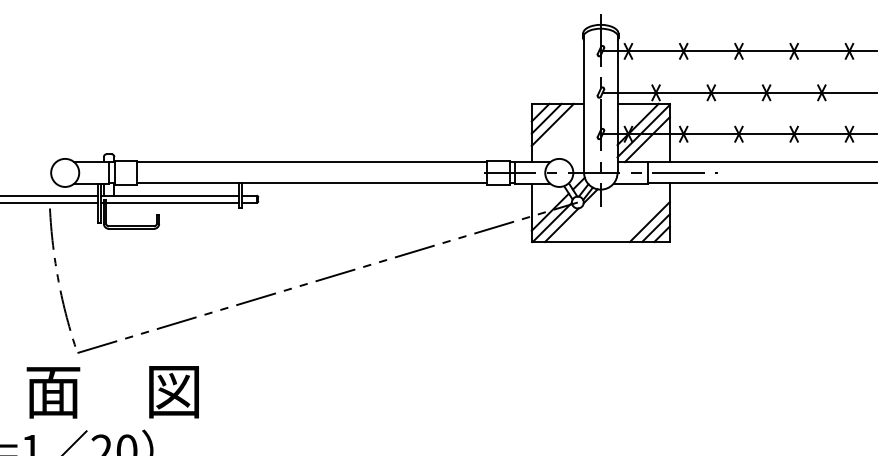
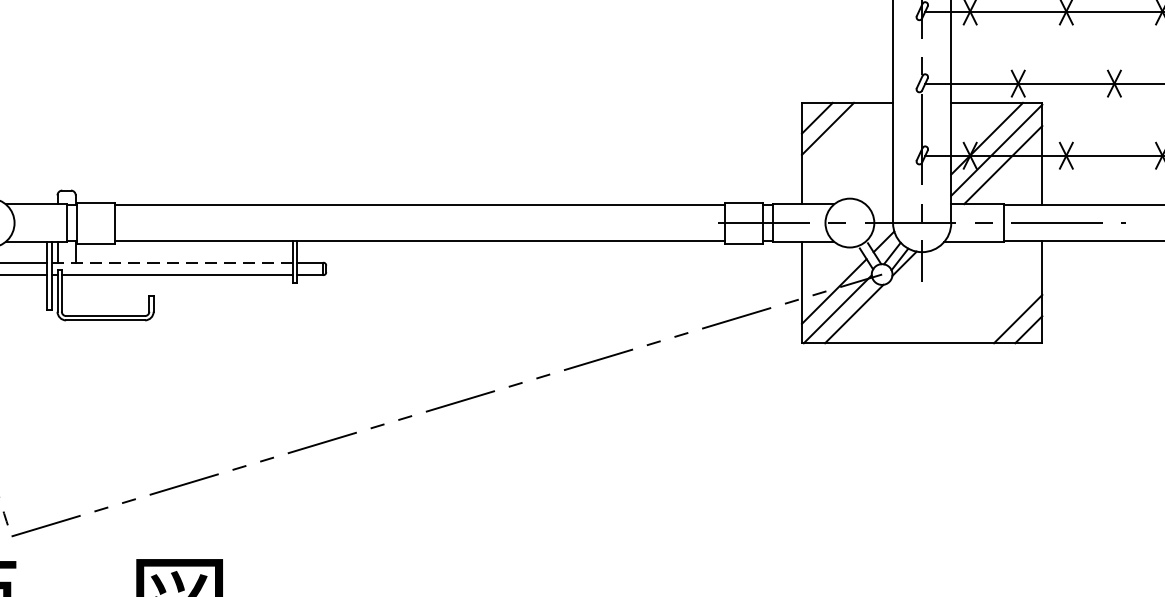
line: (552, 124) -> (838, 138), removed
line: (170, 195) -> (173, 262), solid -> dashed
line: (649, 222) -> (1006, 309), removed

